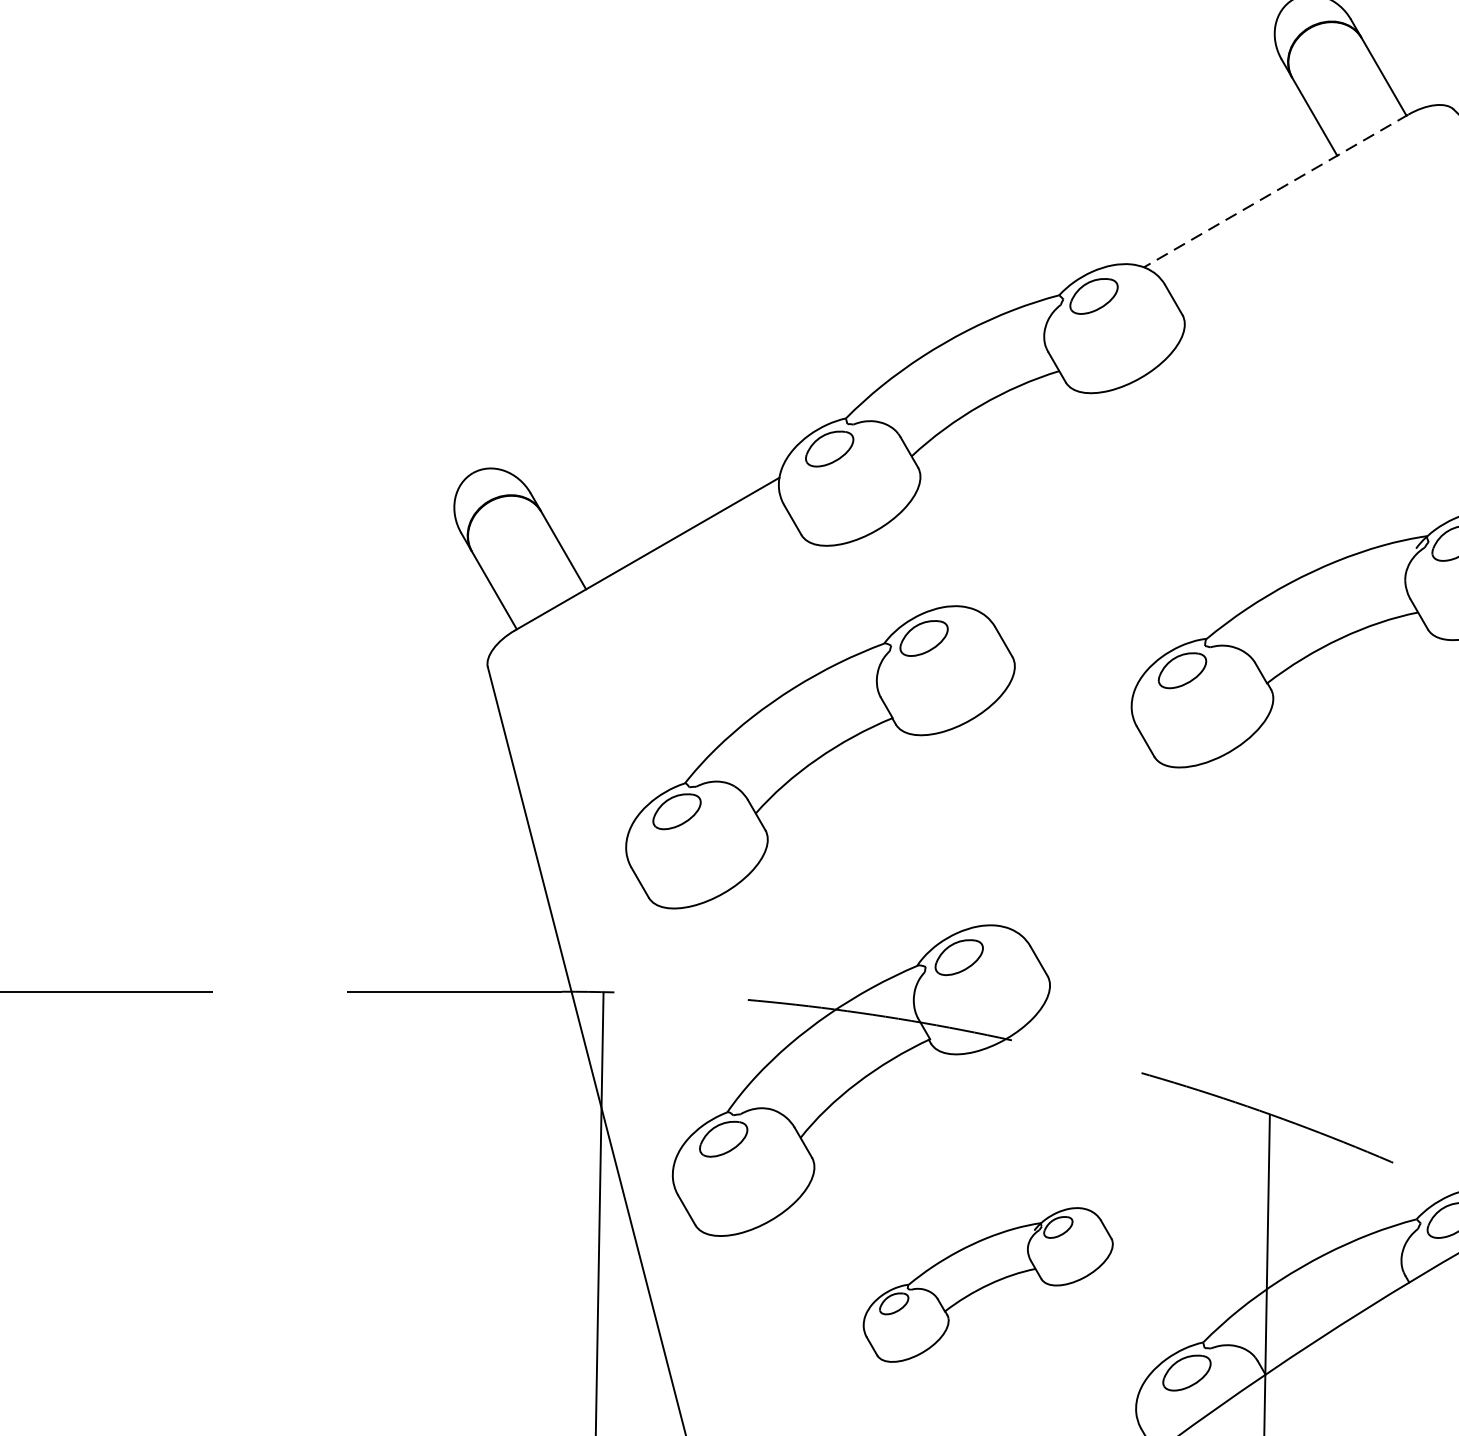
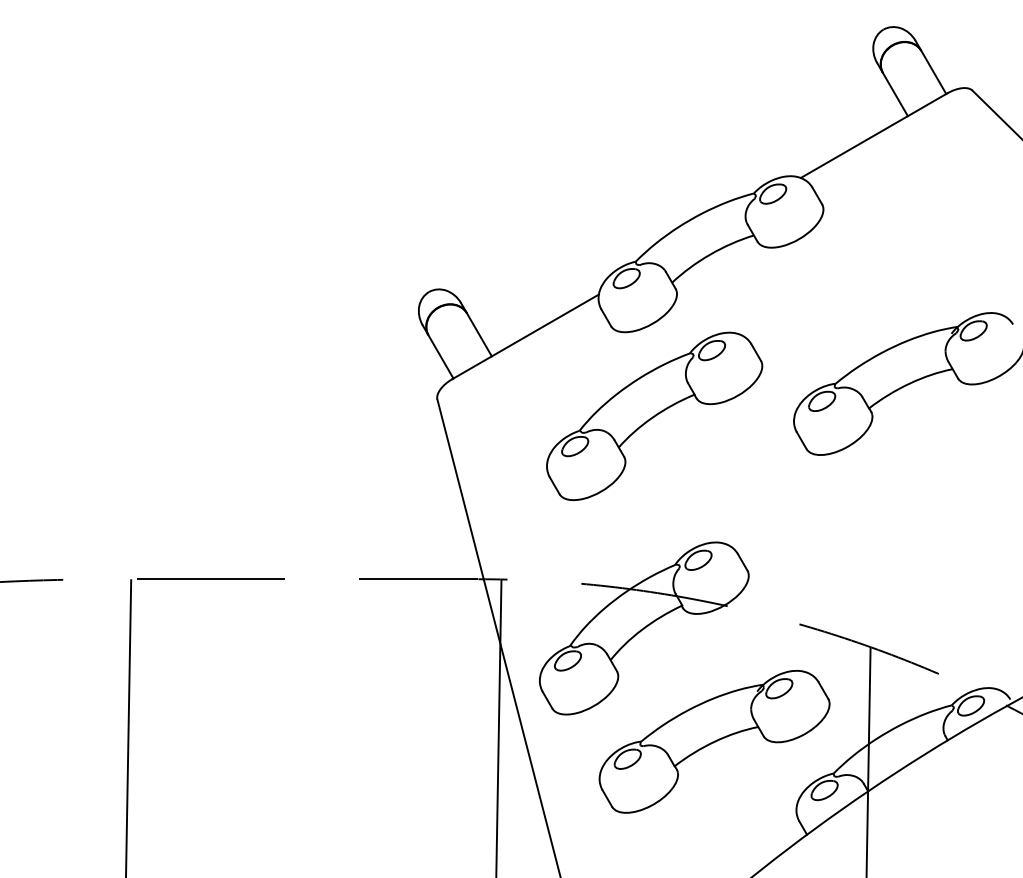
line: (1276, 190) -> (874, 135), dashed -> solid
part: (820, 757) -> (654, 416), moved
part: (988, 1284) -> (714, 741), size x1.67

